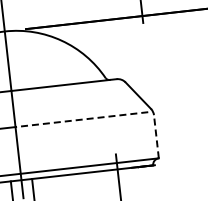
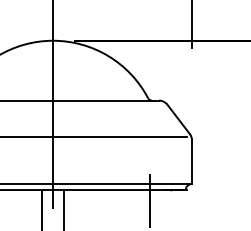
line: (81, 119) -> (119, 136), dashed -> solid
line: (156, 136) -> (192, 162), dashed -> solid

